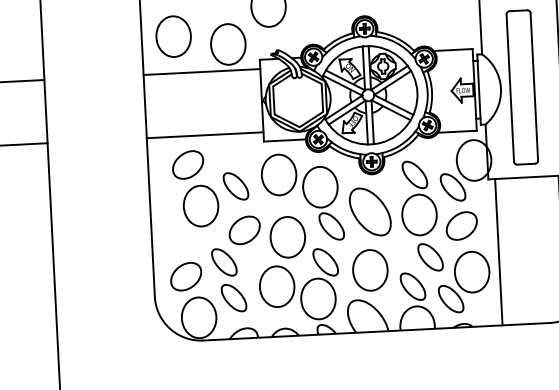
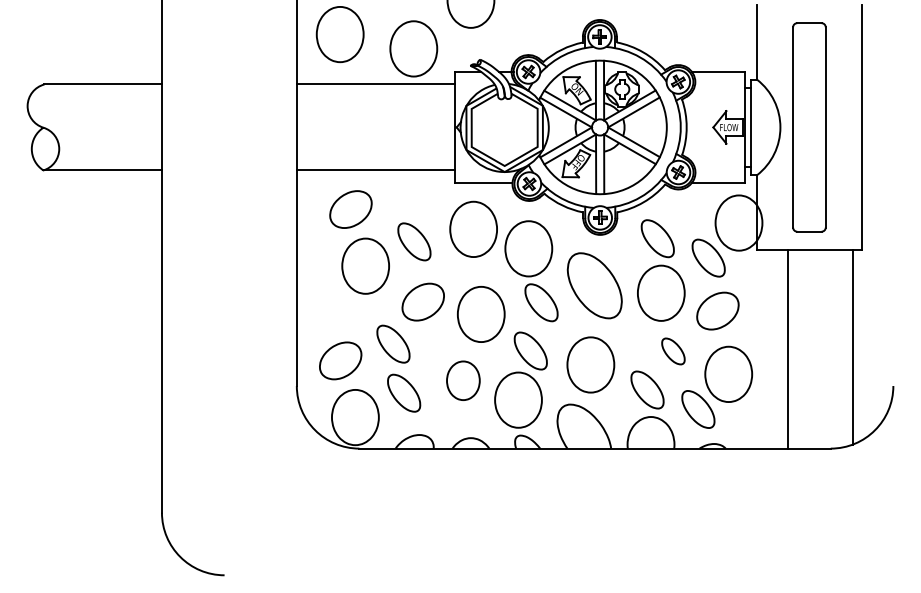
line: (498, 251) -> (788, 348), moved
part: (430, 257) -> (673, 351), size x0.7
part: (277, 286) -> (463, 380), size x0.7

